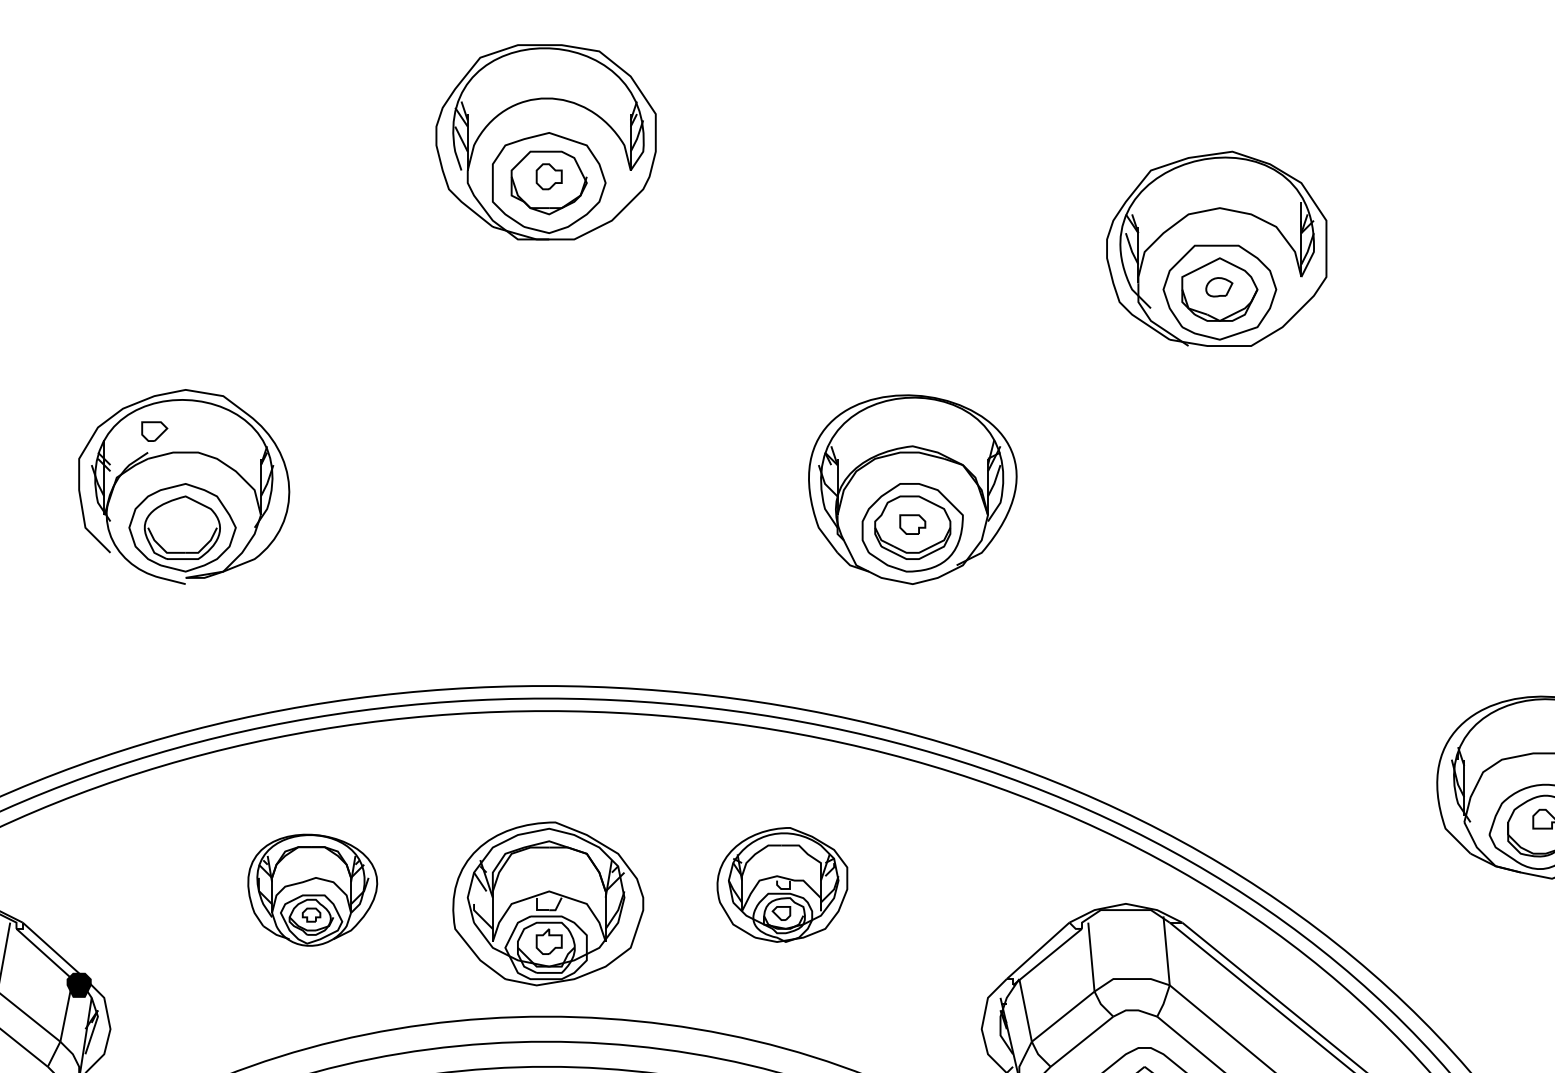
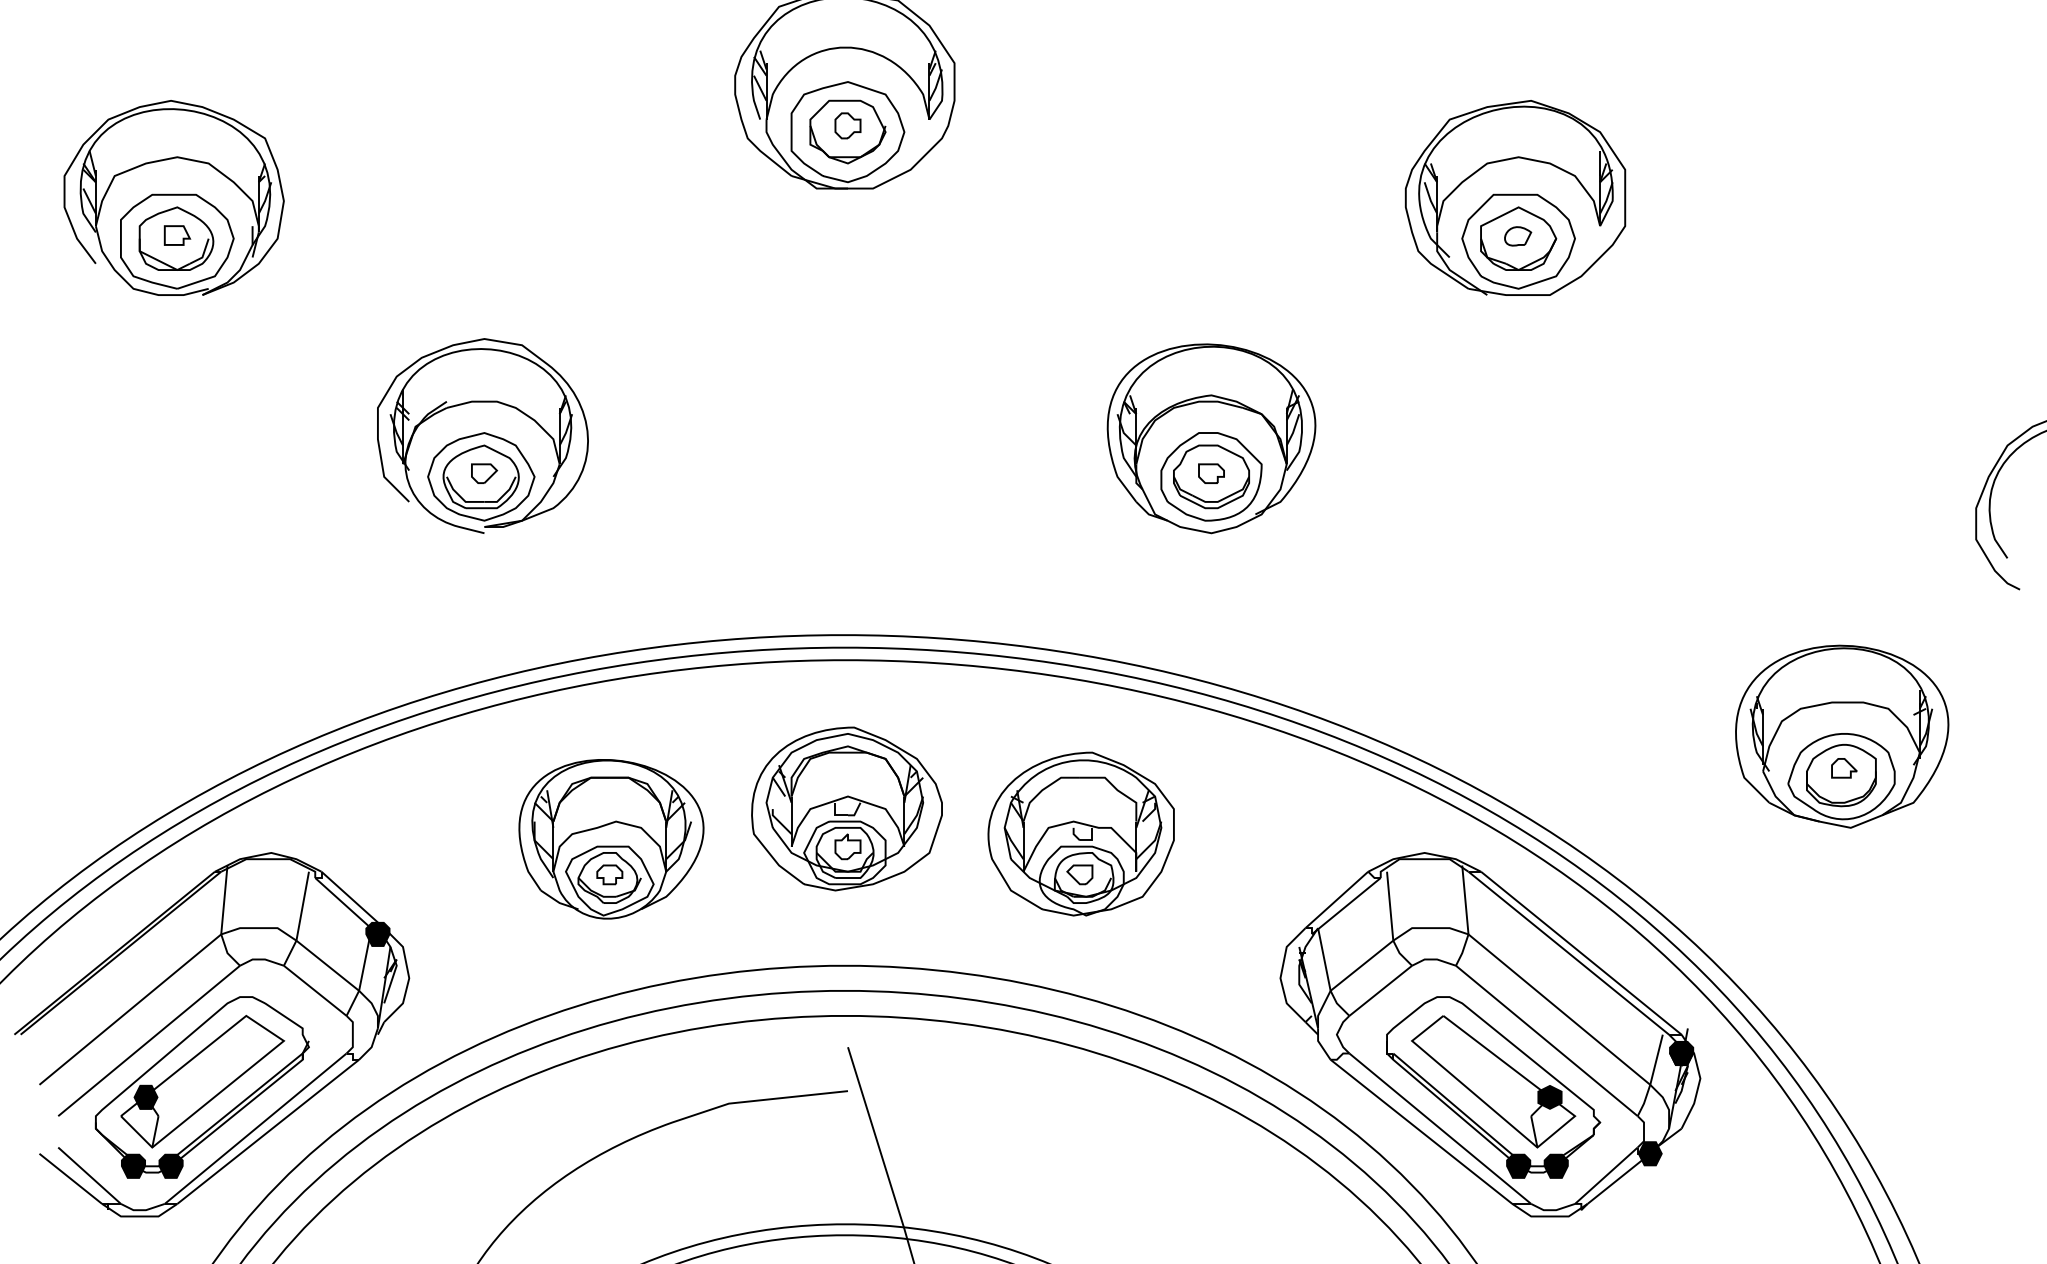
part: (154, 431) -> (484, 473), moved
part: (781, 884) -> (1080, 833), size x1.43
part: (312, 890) -> (611, 839), size x1.43
part: (547, 903) -> (846, 808), moved

